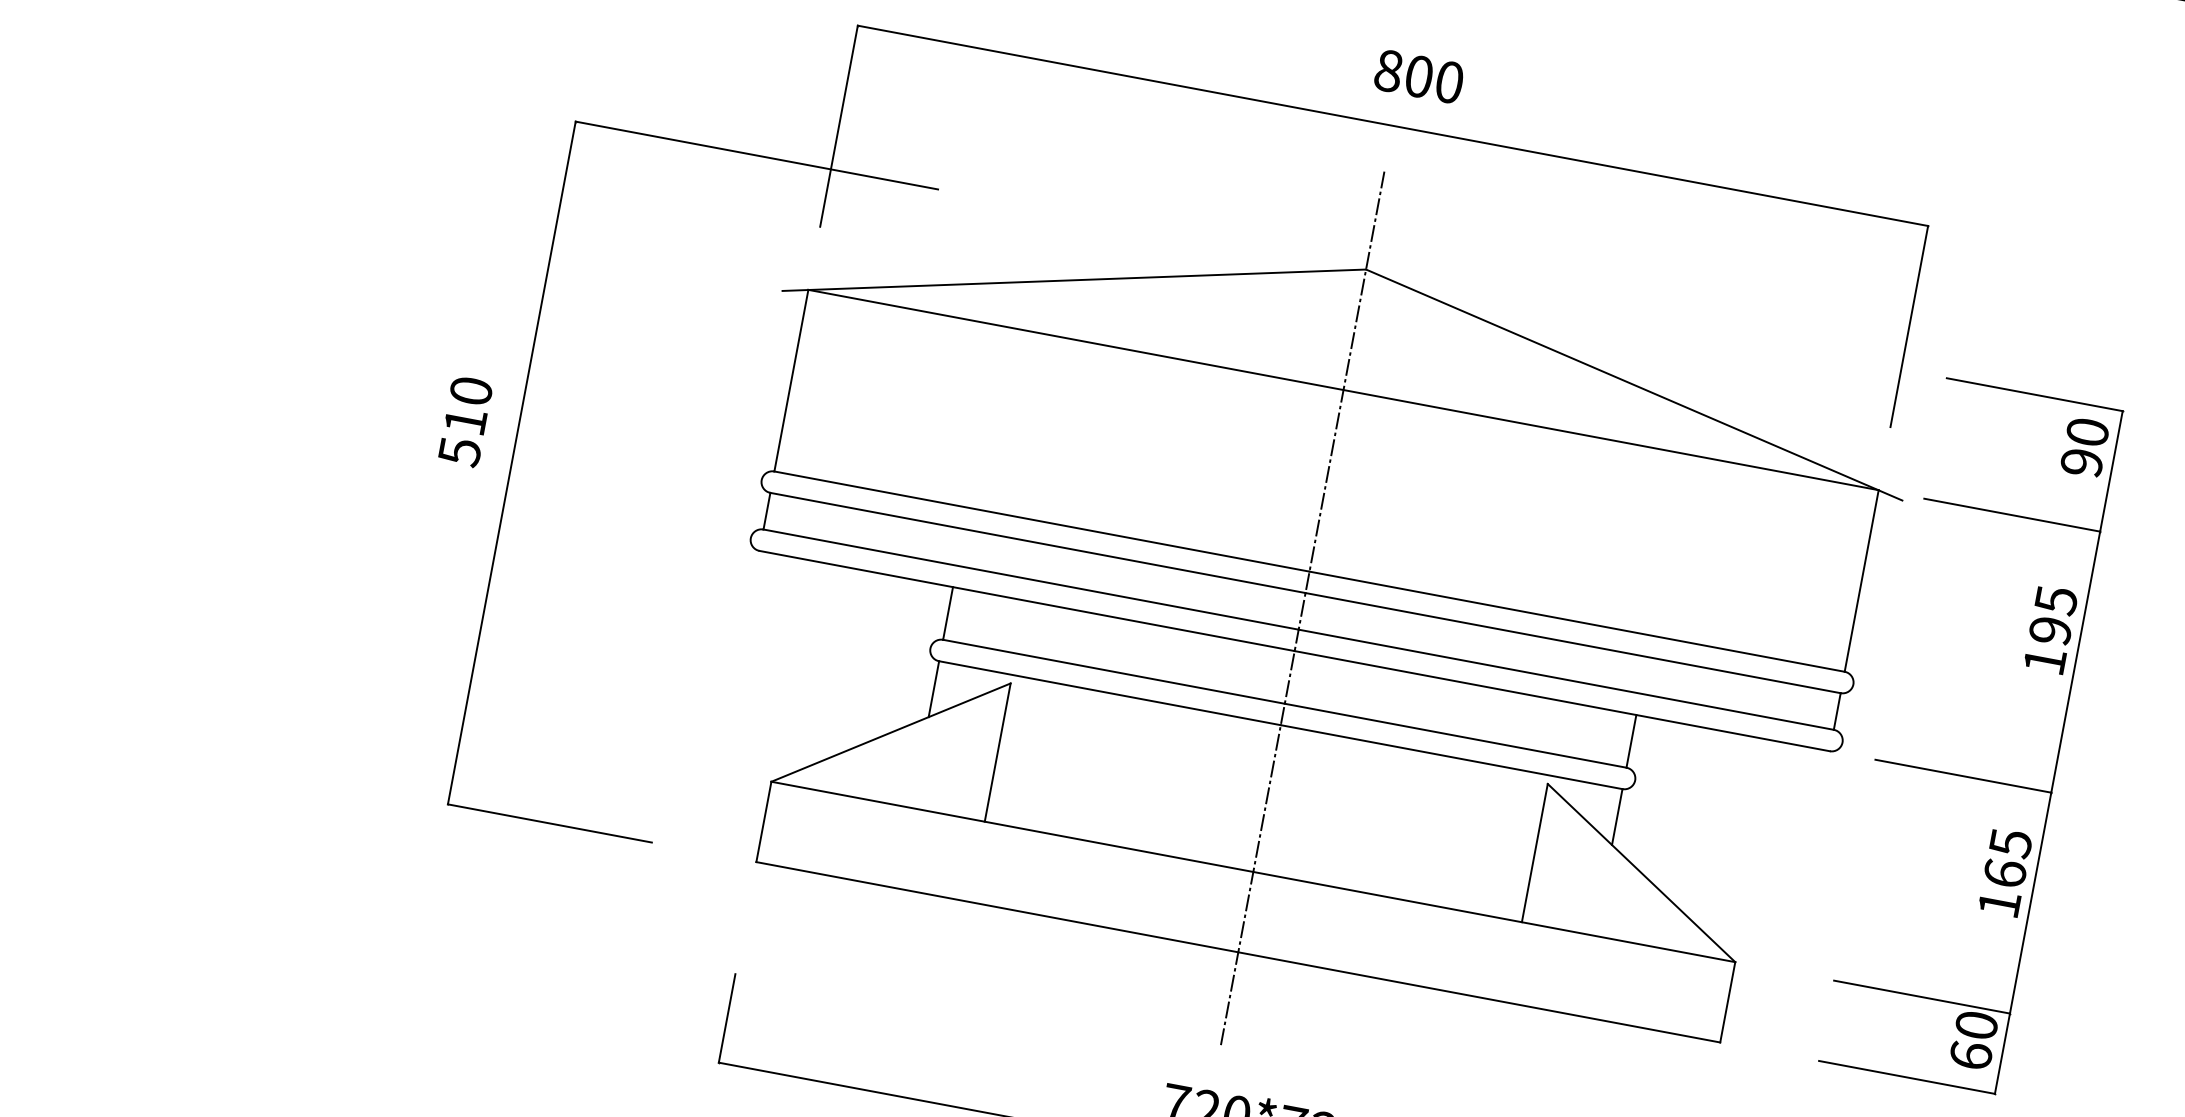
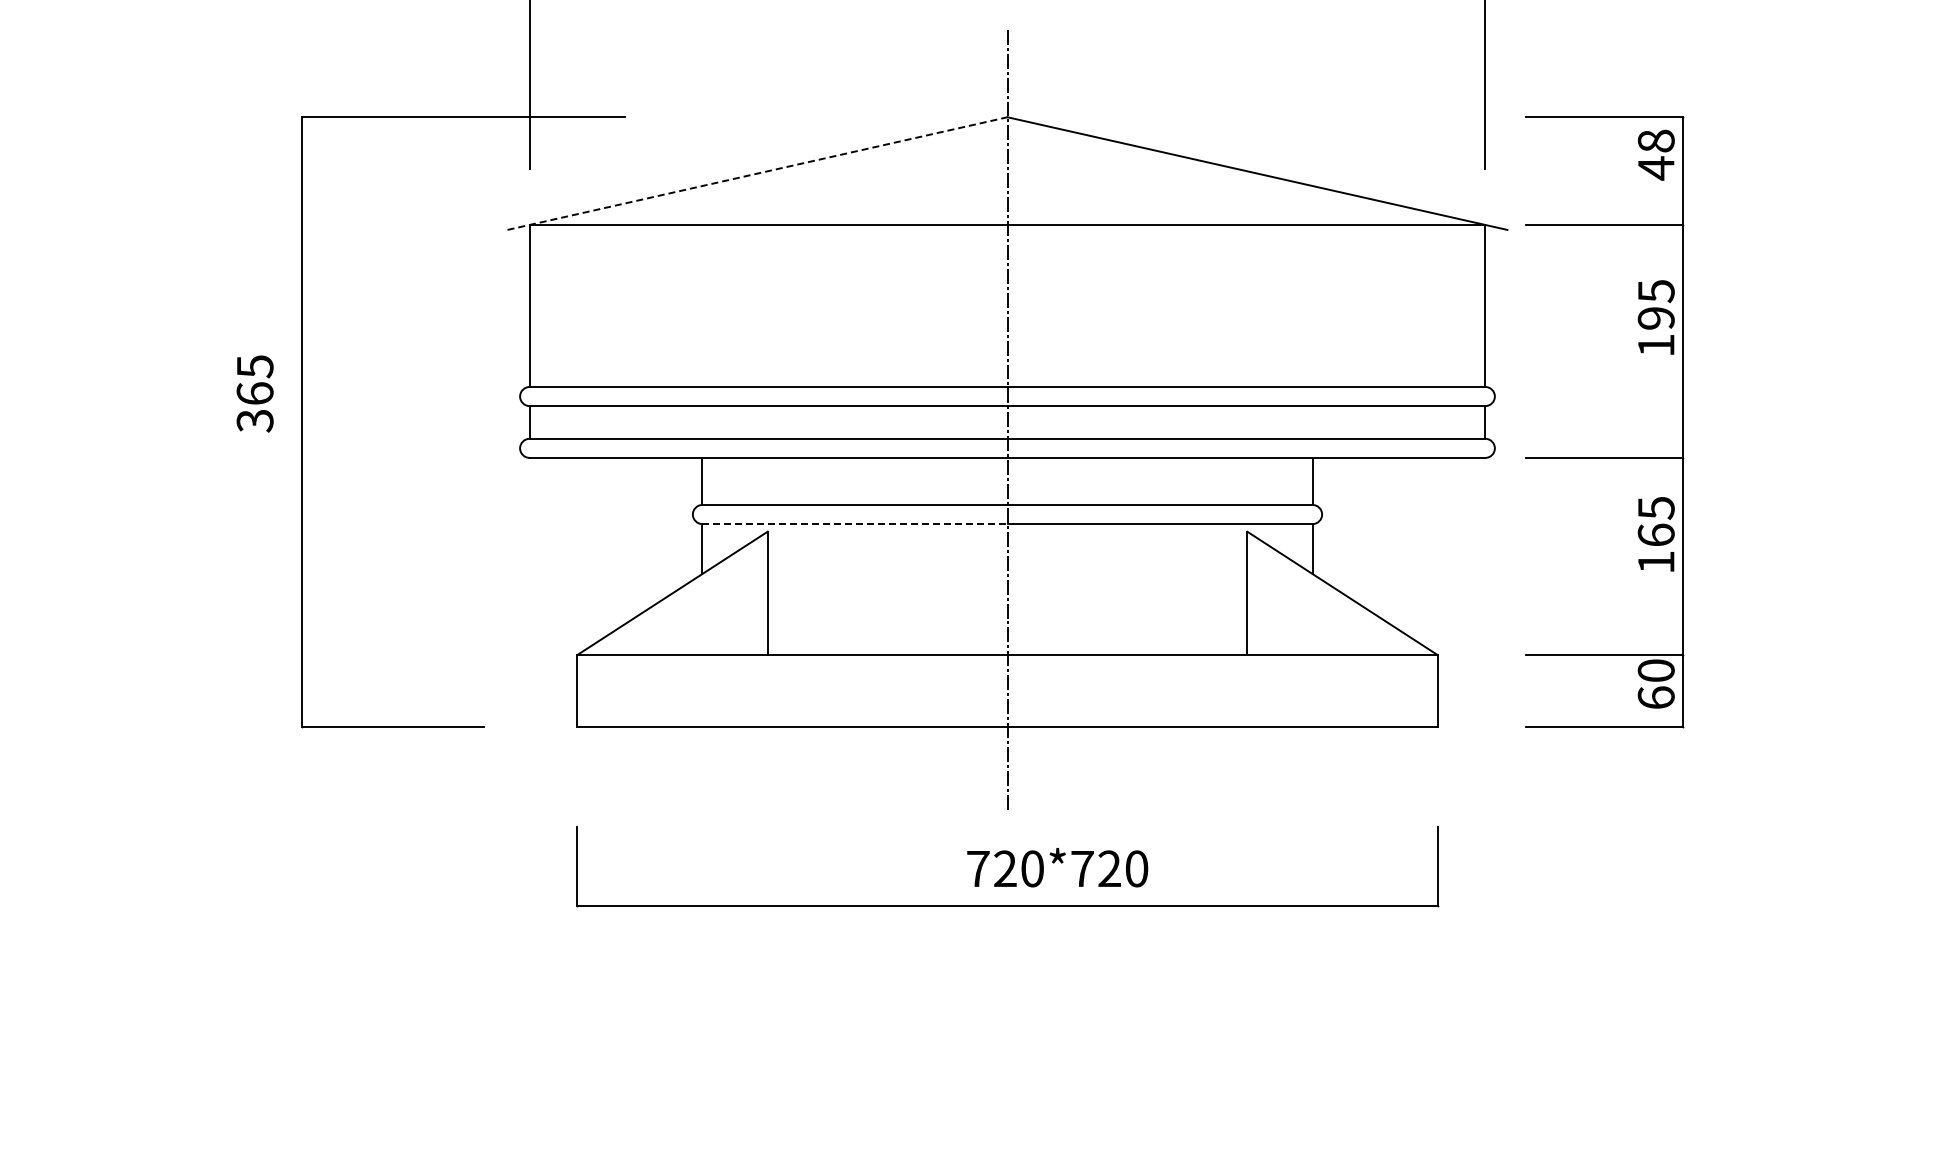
line: (1075, 280) -> (758, 173), solid -> dashed
text: (464, 421) -> (254, 393), 510 -> 365
text: (2084, 447) -> (1655, 154), 90 -> 48
line: (1109, 693) -> (854, 524), solid -> dashed

